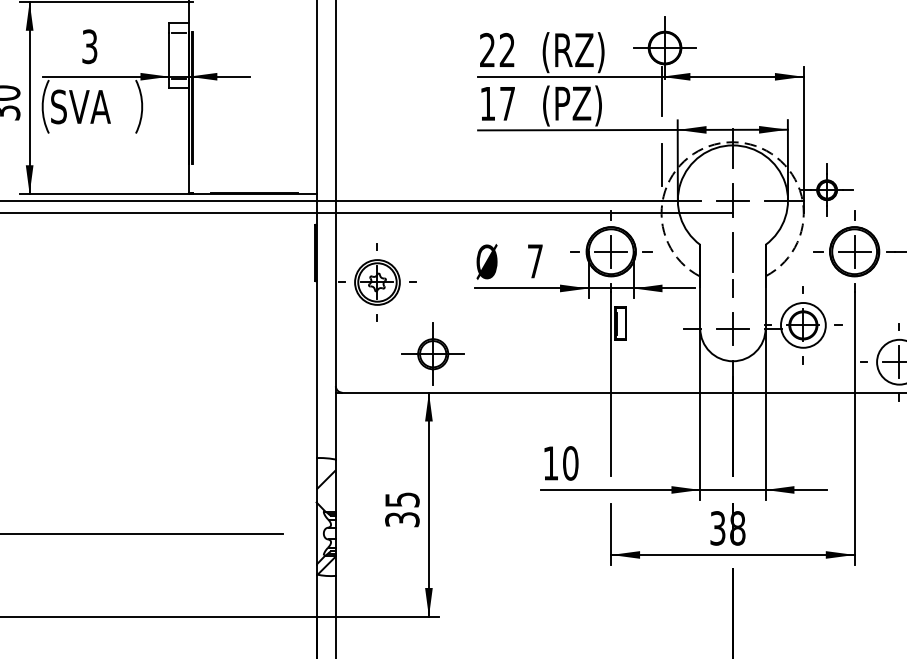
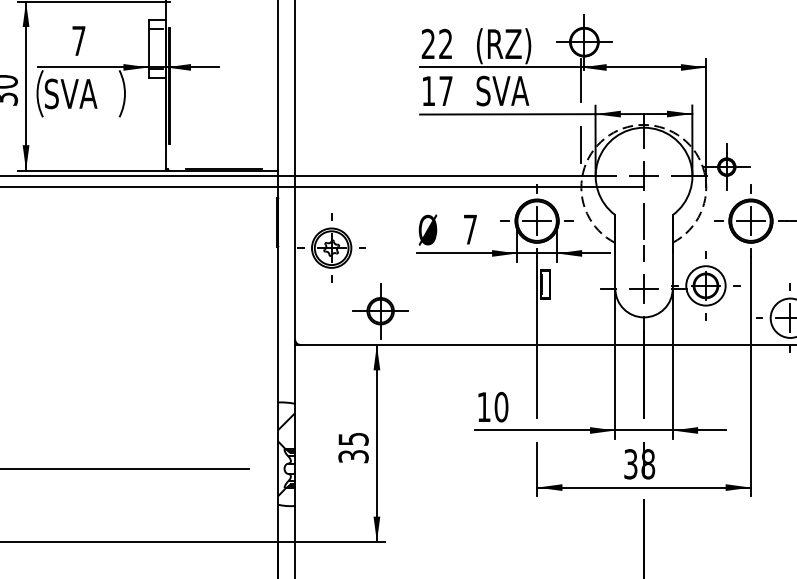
text: (89, 46) -> (78, 40), 3 -> 7
text: (572, 105) -> (503, 92), (PZ) -> SVA
hatch: (326, 565) -> (286, 496), removed

